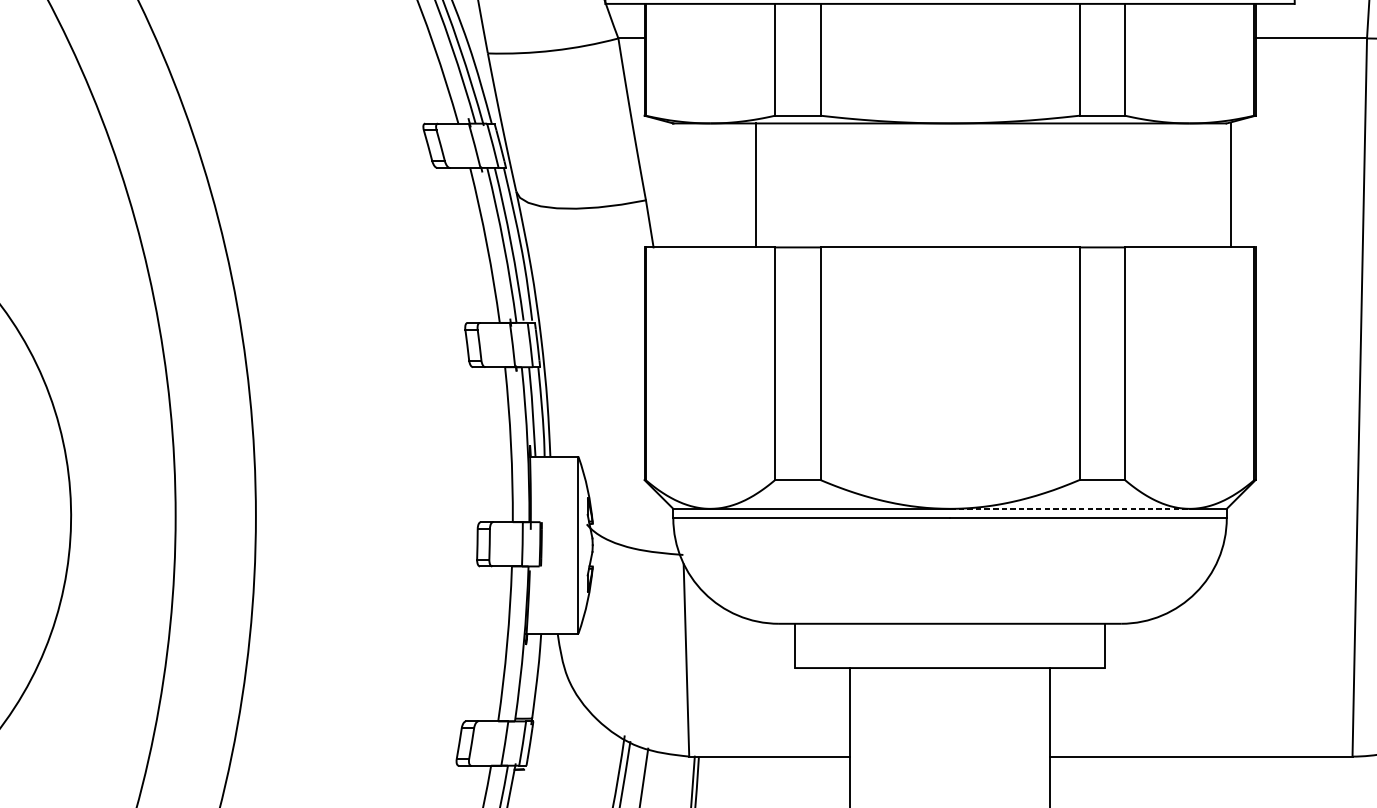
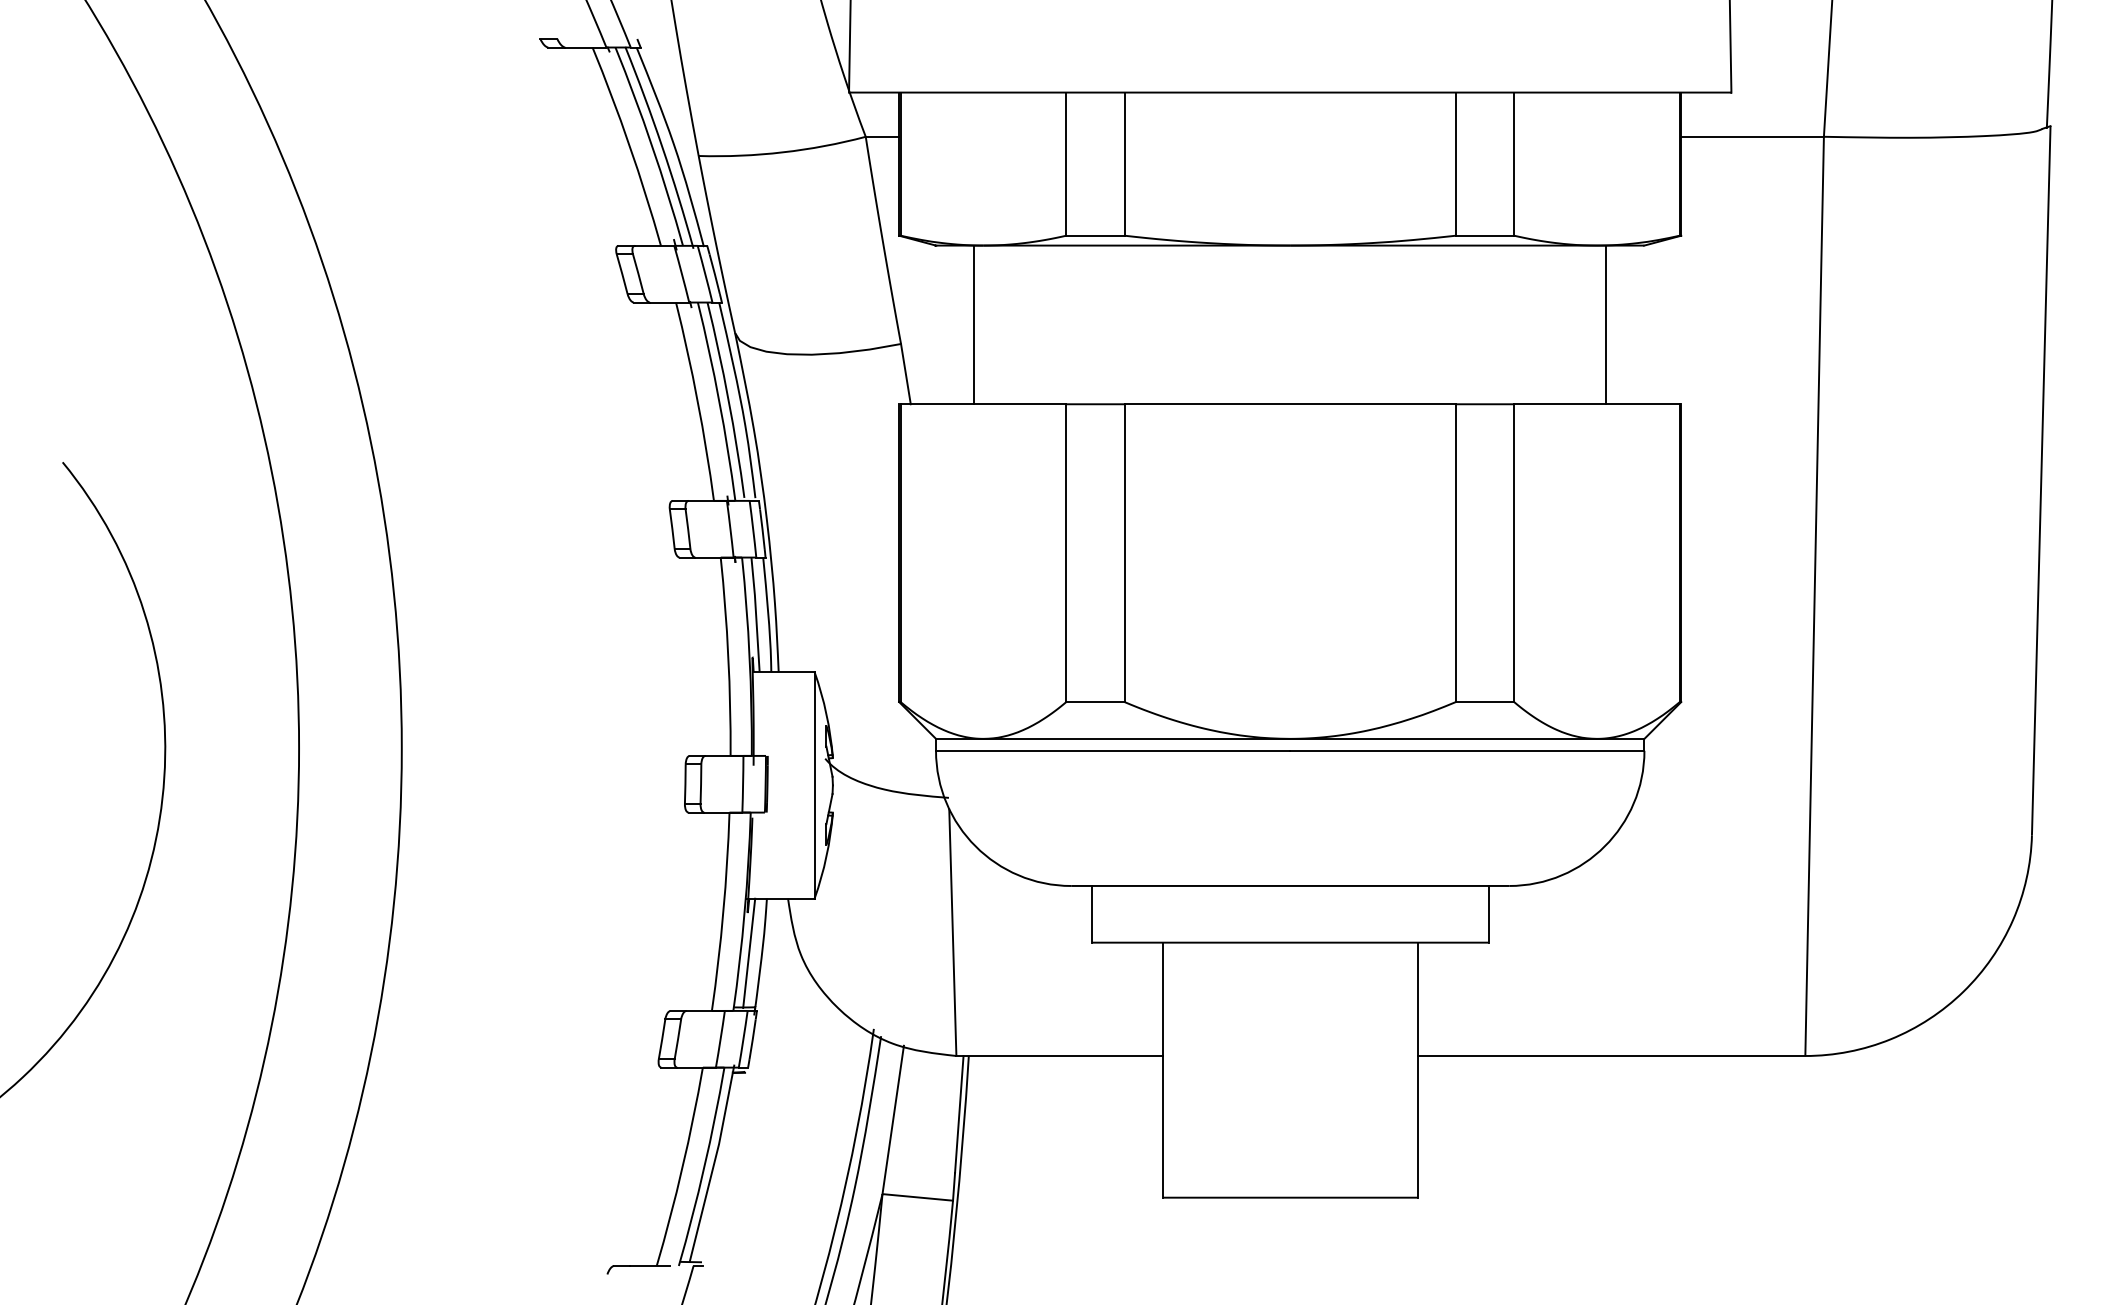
line: (756, 185) -> (974, 324), moved
line: (1231, 185) -> (1606, 324), moved
line: (1070, 508) -> (1444, 738), dashed -> solid
line: (527, 675) -> (749, 952), added

